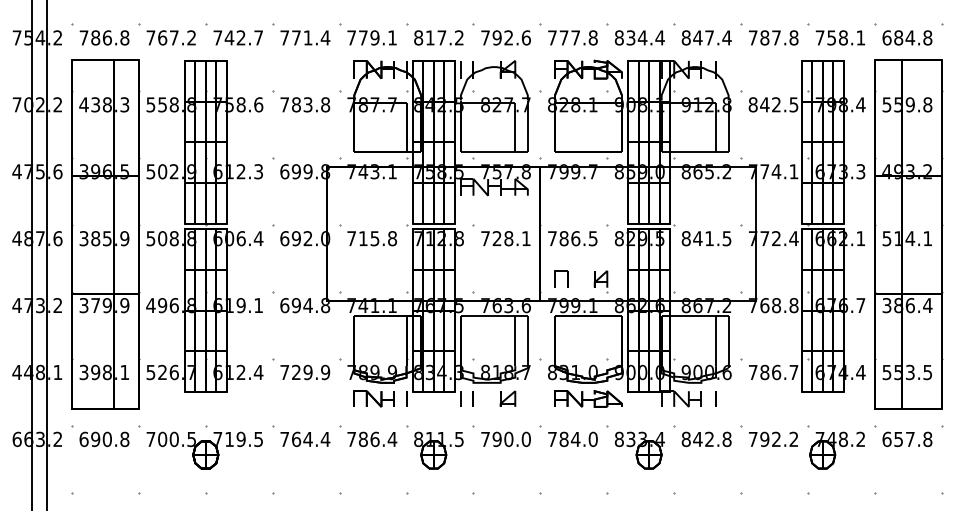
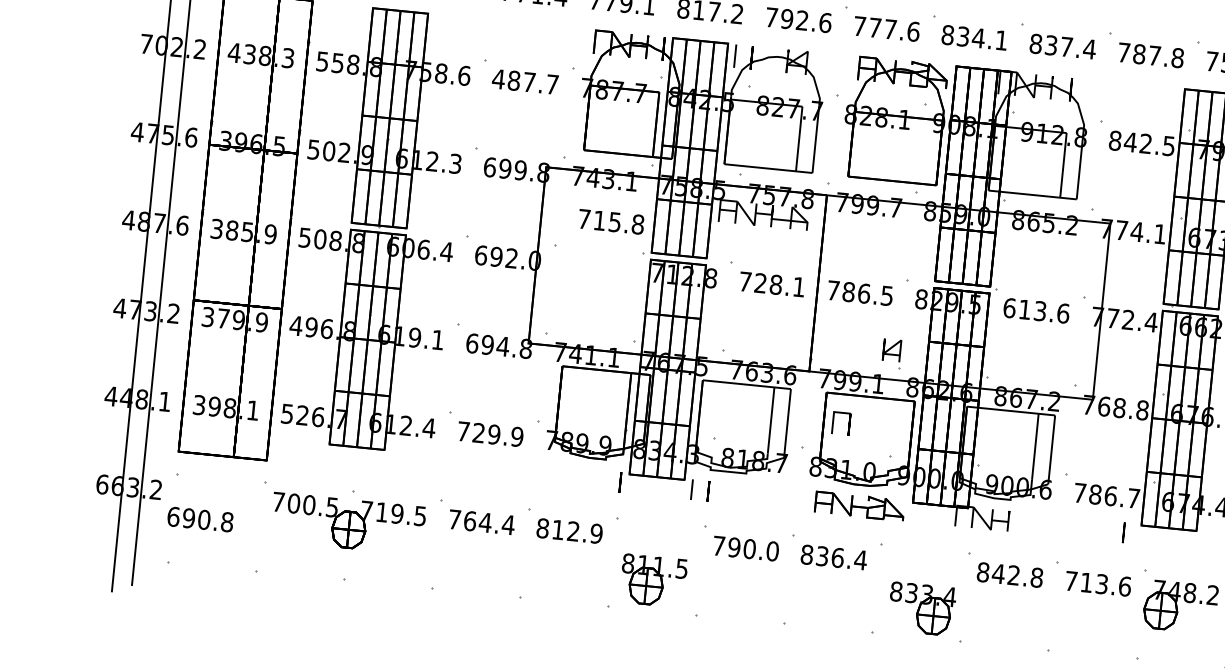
text: (592, 37) -> (912, 31), 777.8 -> 777.6
text: (659, 37) -> (1000, 39), 834.4 -> 834.1
text: (697, 37) -> (1050, 44), 847.4 -> 837.4
text: (305, 104) -> (526, 81), 783.8 -> 487.7
text: (371, 238) -> (610, 221), moved
text: (706, 238) -> (1036, 310), 841.5 -> 613.6
part: (561, 278) -> (841, 422), moved
part: (373, 398) -> (576, 477), removed
part: (507, 398) -> (753, 495), removed
line: (715, 398) -> (1123, 531), moved
text: (104, 438) -> (200, 518), moved
text: (372, 439) -> (570, 531), 786.4 -> 812.9
text: (573, 439) -> (834, 557), 784.0 -> 836.4
text: (779, 439) -> (1105, 584), 792.2 -> 713.6
part: (438, 450) -> (653, 580), moved
part: (639, 450) -> (921, 608), moved

